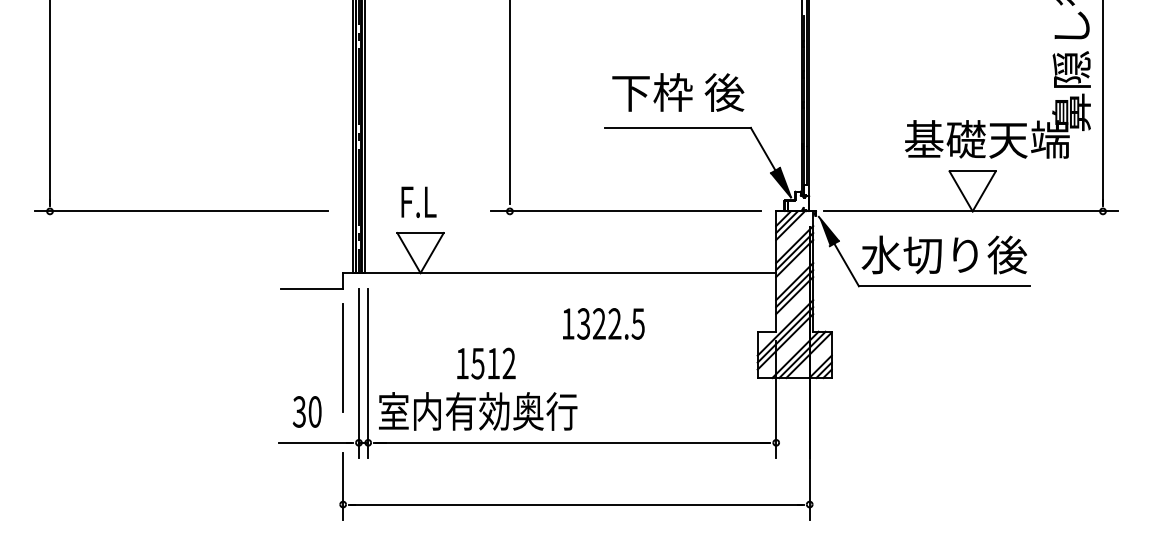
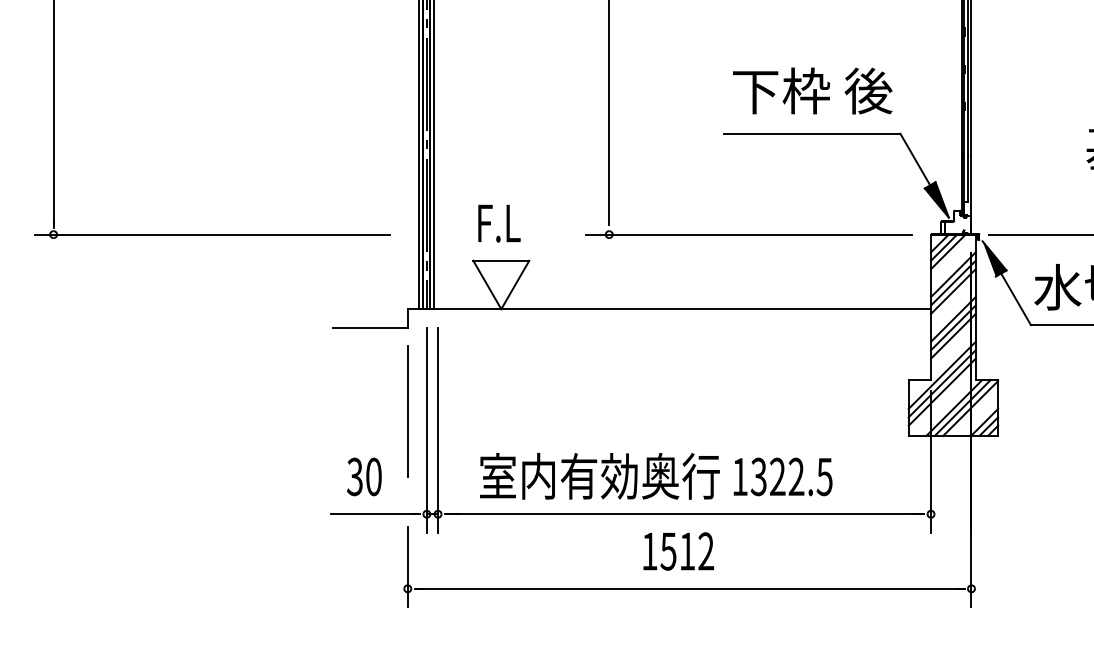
text: (603, 323) -> (782, 476), moved
text: (486, 363) -> (678, 551), moved
text: (478, 411) -> (600, 476), moved

